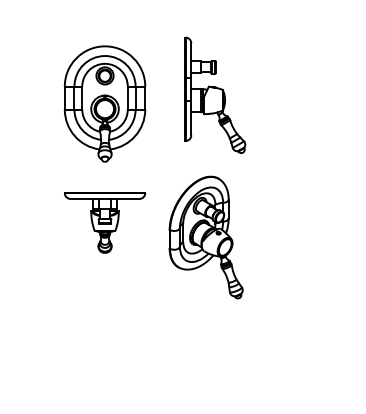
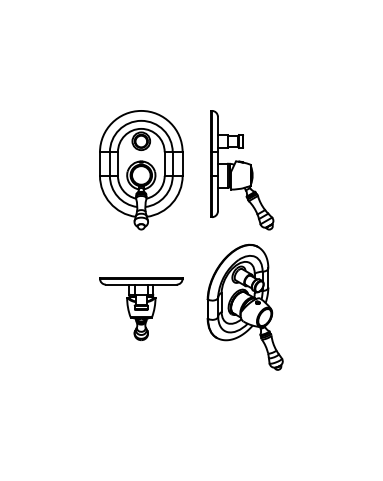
part: (215, 95) -> (242, 170), moved
part: (105, 222) -> (141, 308), moved

